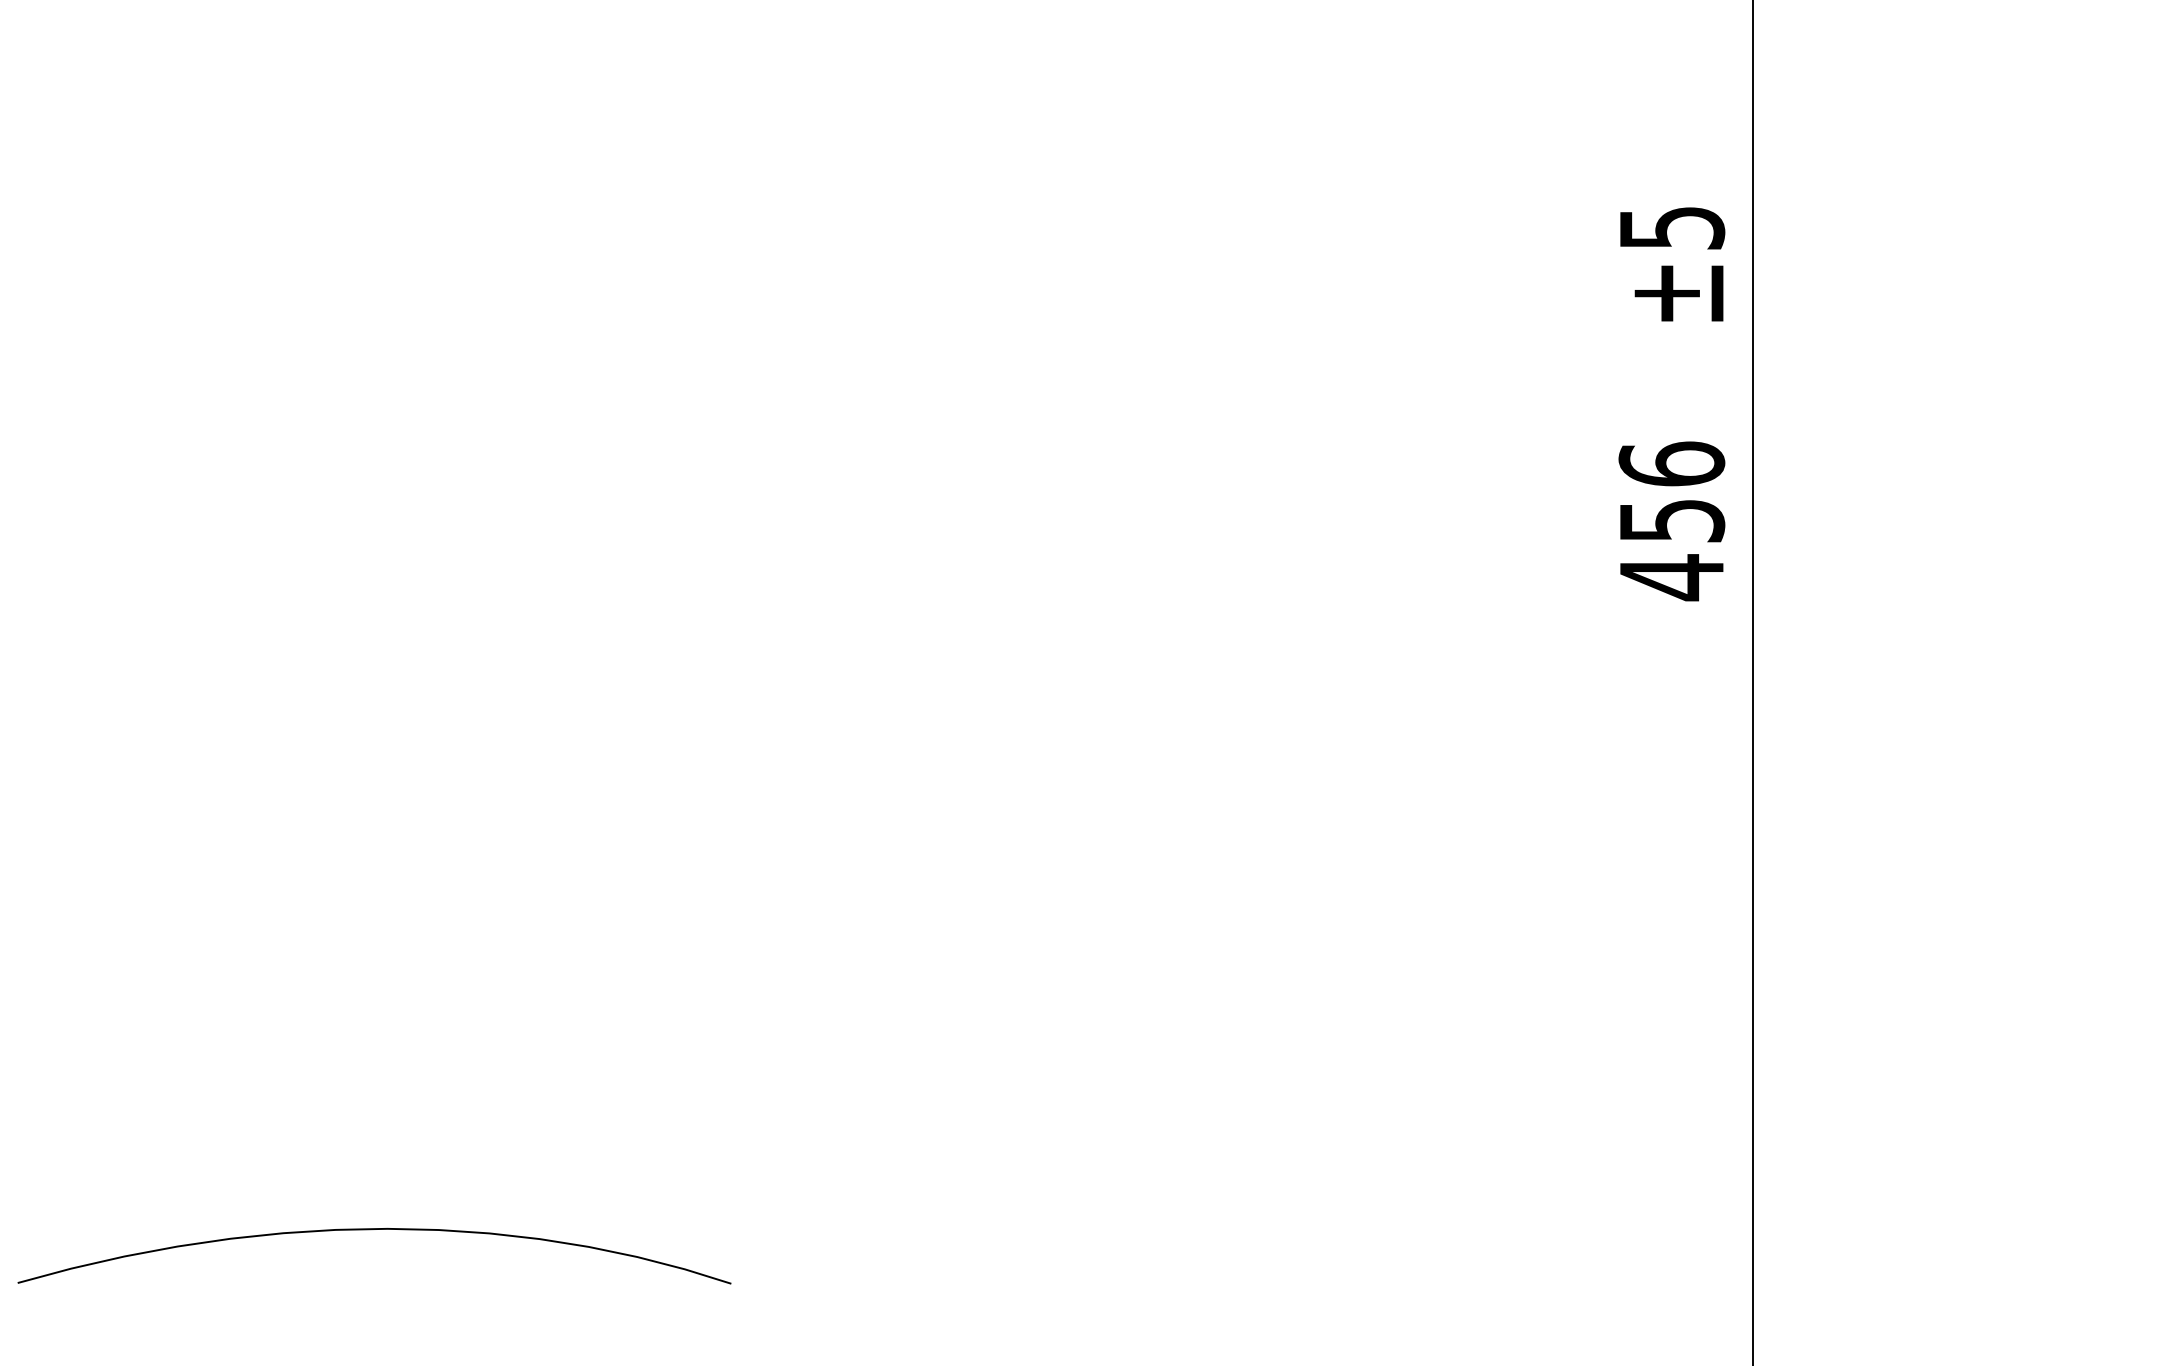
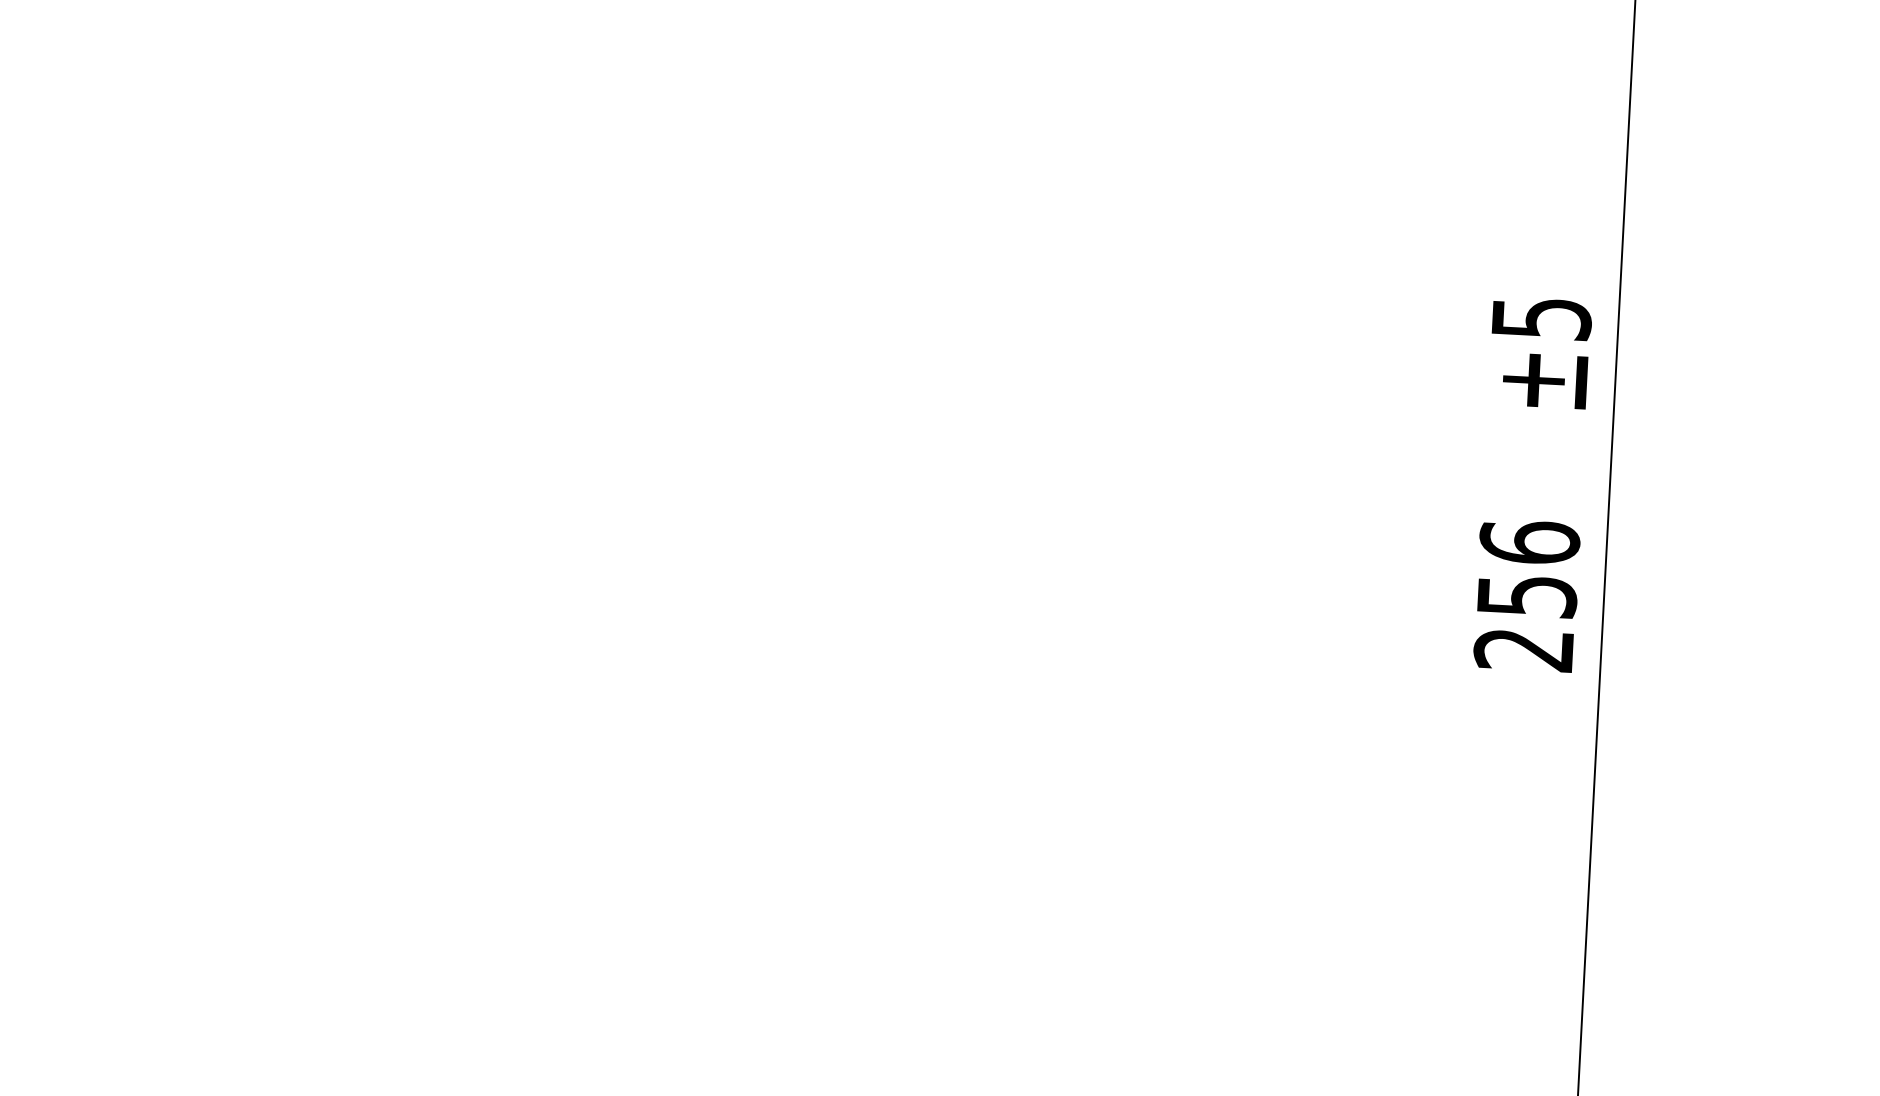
text: (1670, 577) -> (1522, 649), 456 -> 256

